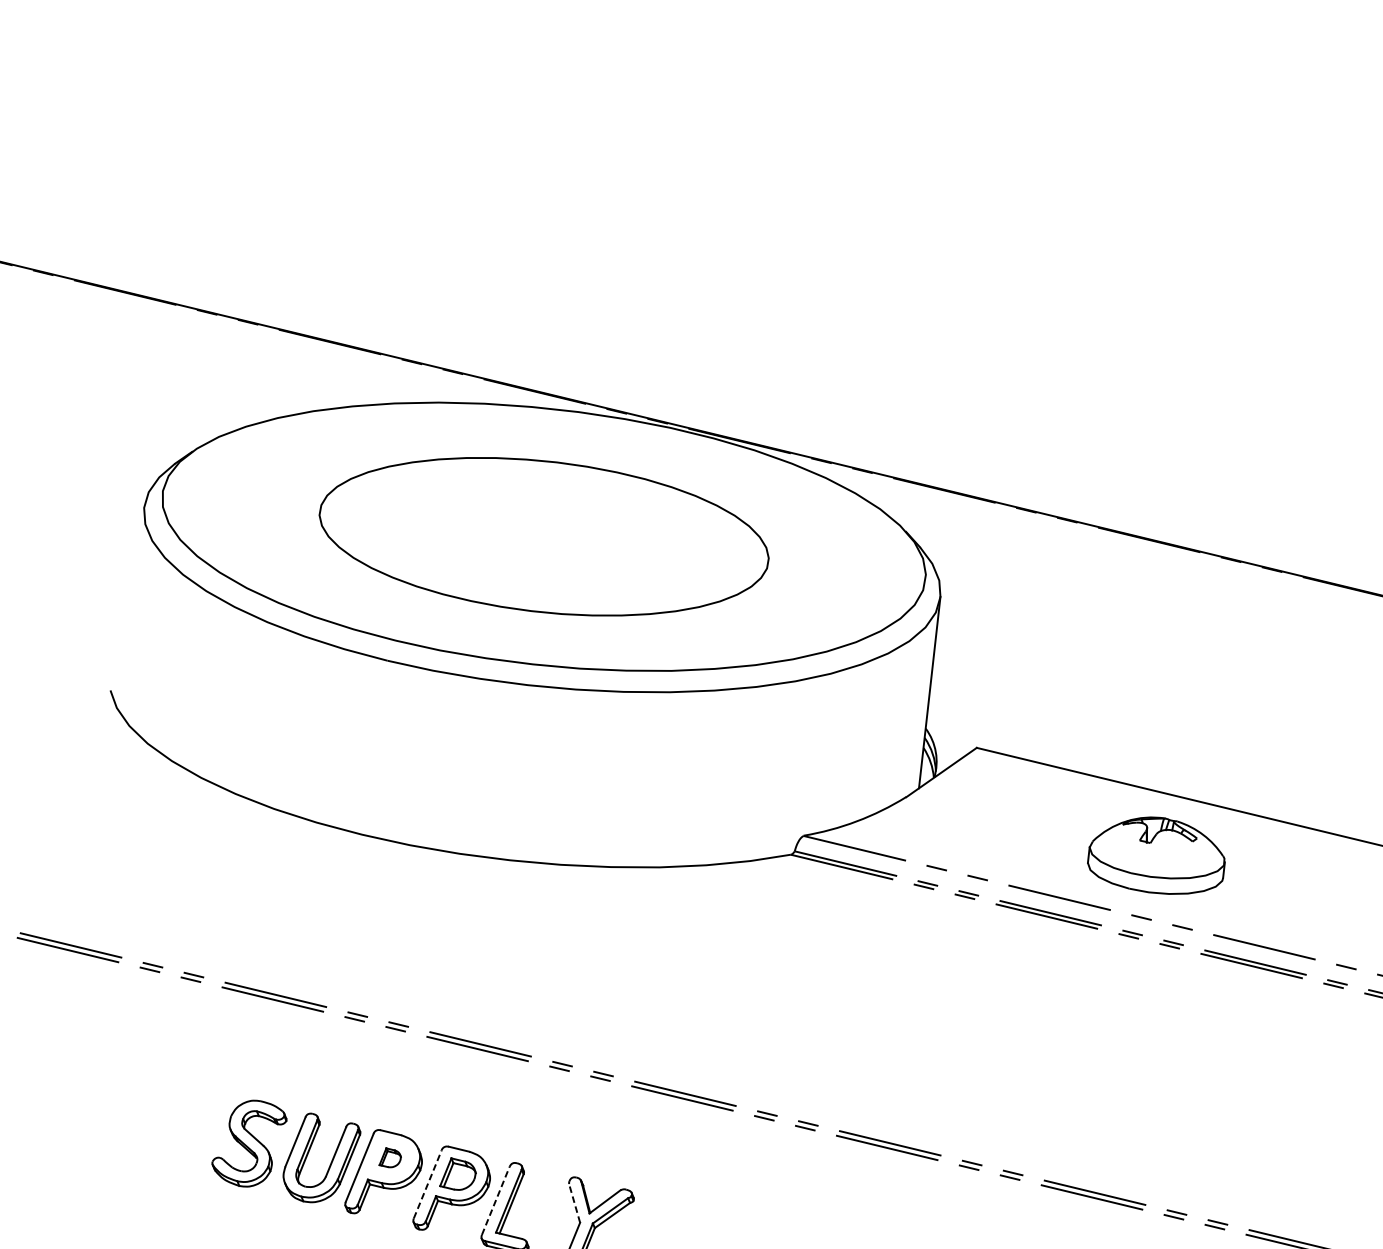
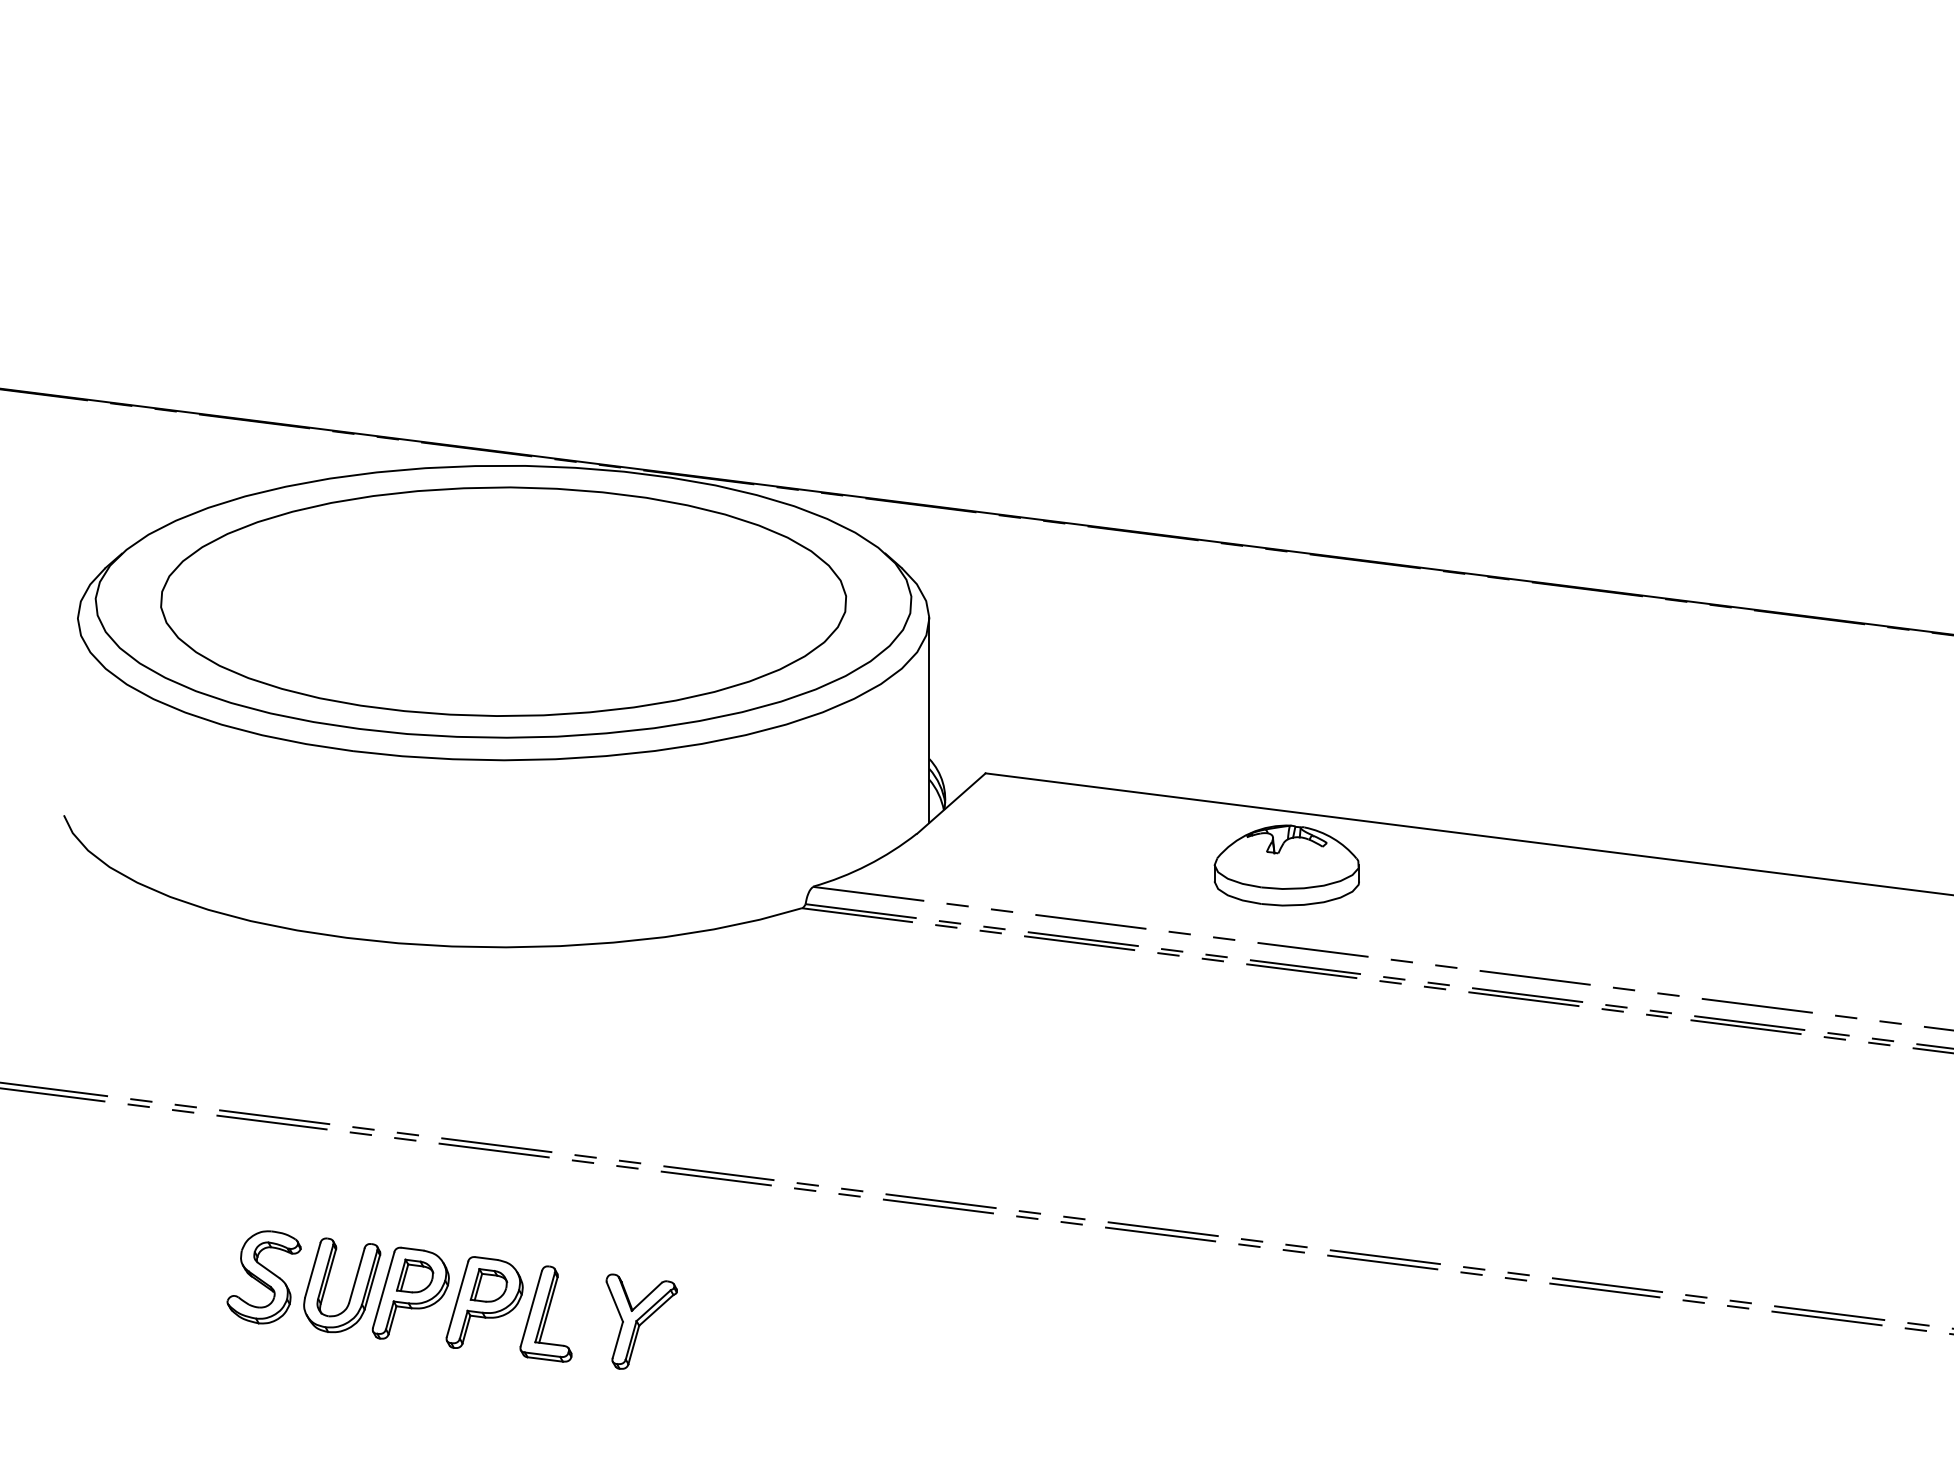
part: (543, 536) -> (503, 601), size x1.43
part: (1156, 855) -> (1286, 865), moved
part: (390, 1157) -> (415, 1275), size x1.67
line: (427, 1183) -> (457, 1298), dashed -> solid
line: (495, 1200) -> (531, 1308), dashed -> solid
line: (574, 1202) -> (614, 1301), dashed -> solid

